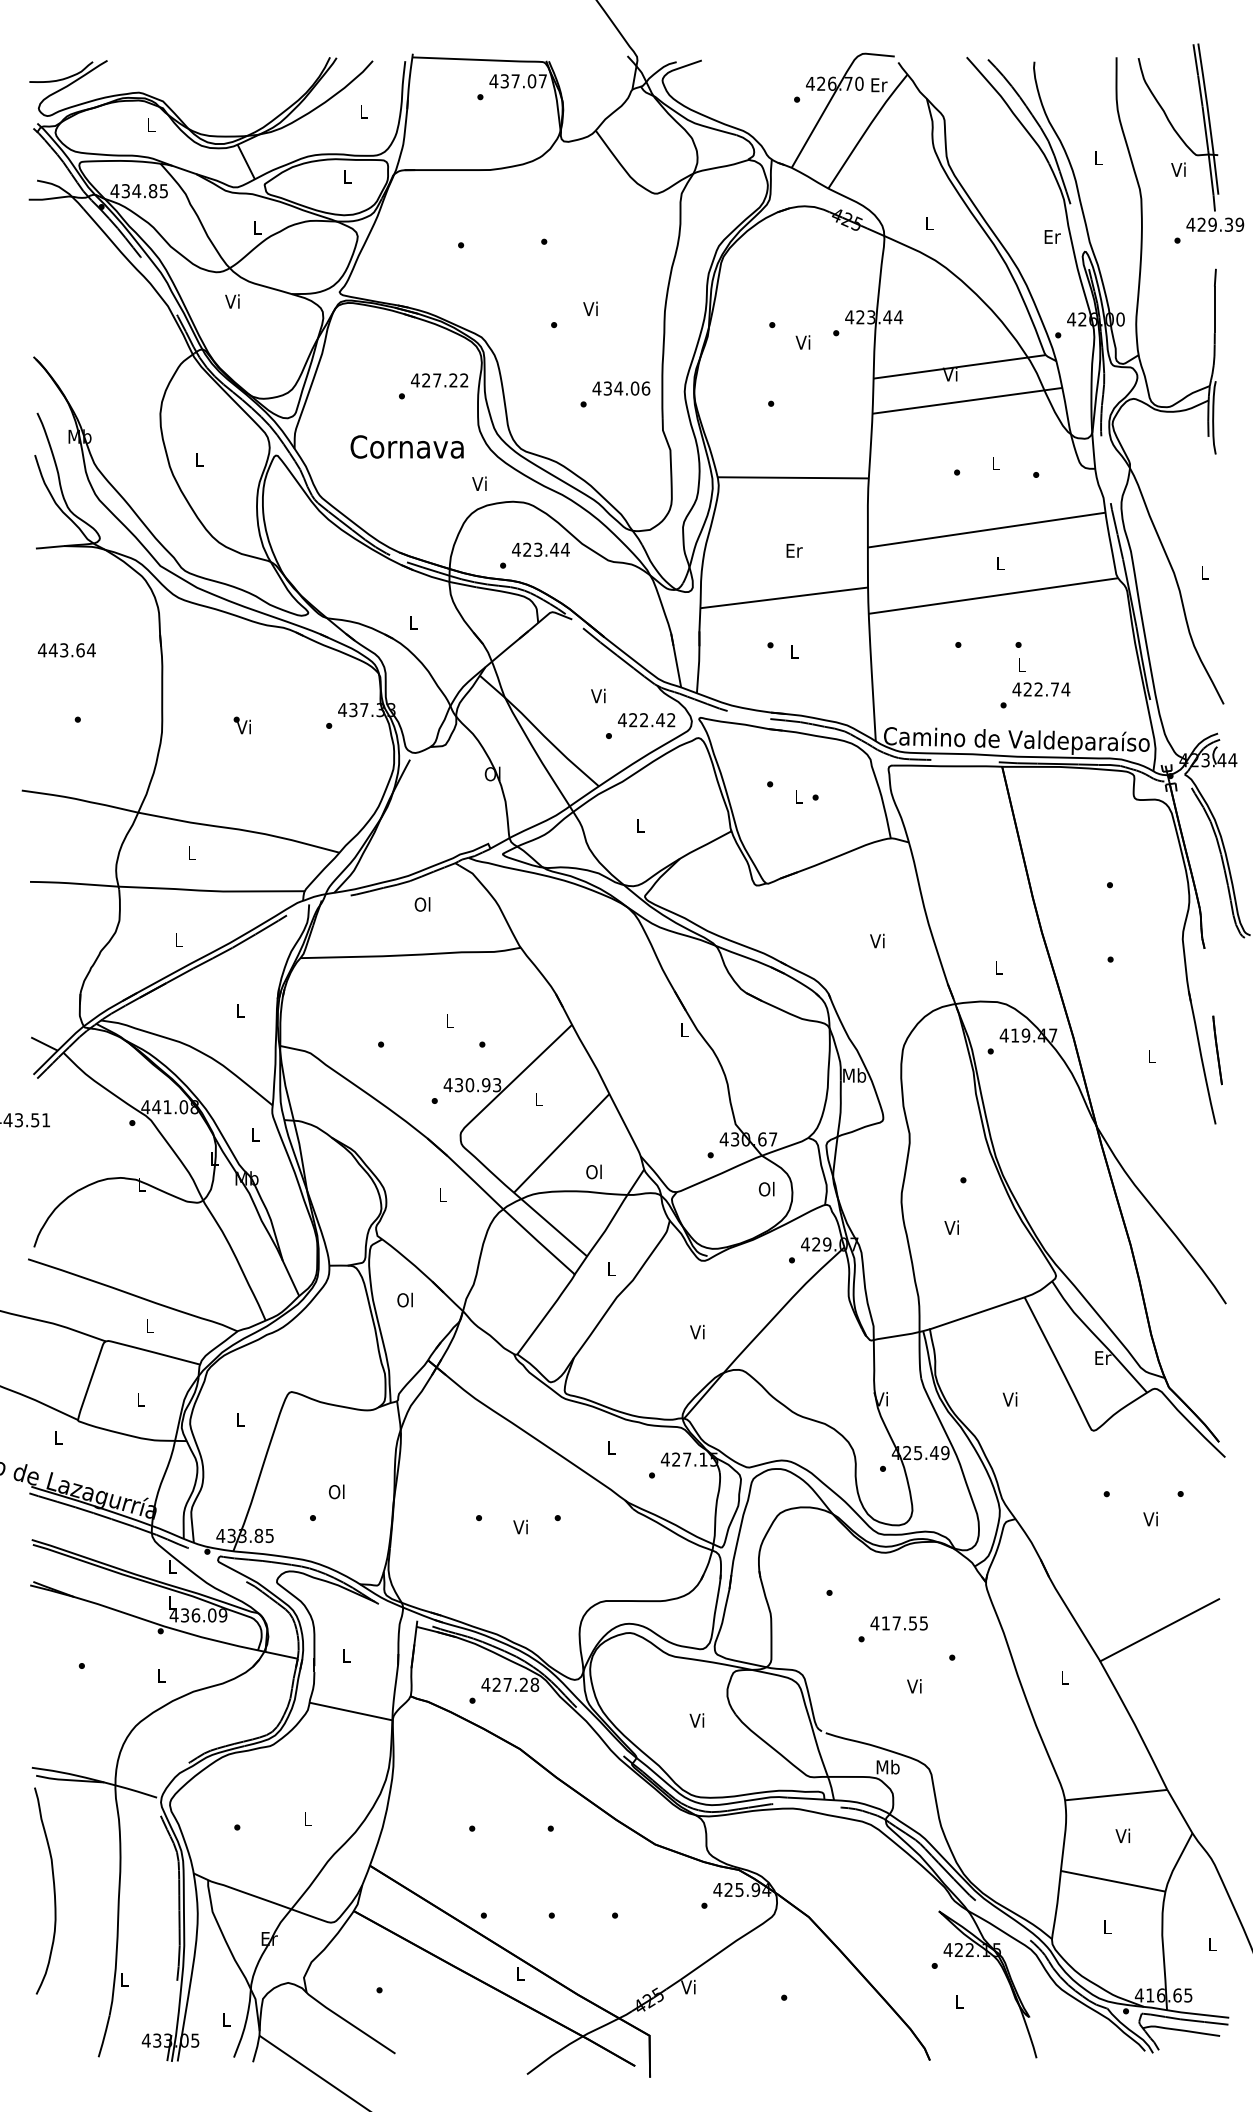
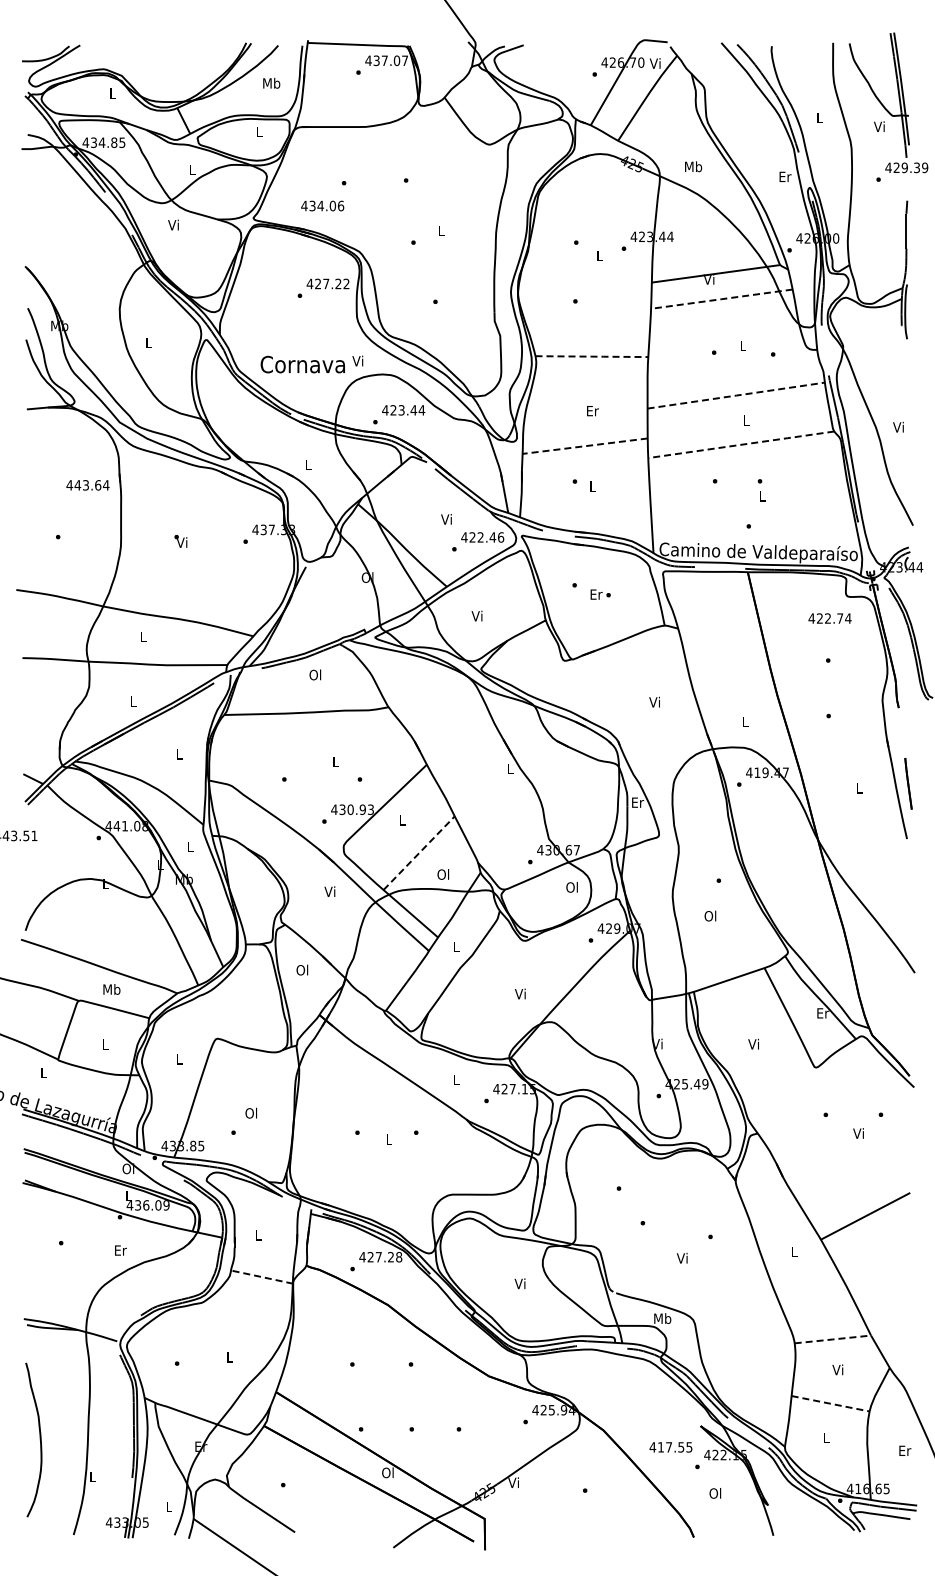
text: (878, 84) -> (655, 63), Er -> Vi
text: (363, 110) -> (271, 82), L -> Mb
text: (929, 223) -> (693, 166), L -> Mb
text: (590, 308) -> (440, 230), Vi -> L
text: (802, 342) -> (598, 255), Vi -> L
text: (621, 387) -> (322, 205), moved
line: (966, 401) -> (721, 299), solid -> dashed
text: (406, 446) -> (302, 364), moved
line: (794, 477) -> (592, 356), solid -> dashed
line: (987, 529) -> (736, 395), solid -> dashed
text: (1204, 571) -> (898, 426), L -> Vi
line: (993, 595) -> (741, 444), solid -> dashed
line: (784, 598) -> (585, 446), solid -> dashed
text: (66, 650) -> (87, 485), moved
text: (1040, 689) -> (829, 618), moved
text: (672, 720) -> (501, 537), 422.42 -> 422.46
text: (799, 796) -> (596, 594), L -> Er
text: (638, 824) -> (476, 615), L -> Vi
text: (854, 1075) -> (637, 802), Mb -> Er
line: (562, 1143) -> (419, 853), solid -> dashed
text: (441, 1194) -> (329, 891), L -> Vi
text: (952, 1226) -> (710, 915), Vi -> Ol
text: (149, 1326) -> (111, 989), L -> Mb
text: (520, 1527) -> (388, 1139), Vi -> L
text: (172, 1565) -> (128, 1168), L -> Ol
text: (898, 1623) -> (670, 1447), moved
text: (161, 1675) -> (120, 1250), L -> Er
line: (351, 1712) -> (262, 1277), solid -> dashed
line: (1115, 1795) -> (832, 1339), solid -> dashed
line: (1114, 1880) -> (831, 1403), solid -> dashed
curve: (52, 1890) -> (39, 1439), moved
text: (1213, 1943) -> (905, 1450), L -> Er
text: (519, 1973) -> (387, 1472), L -> Ol
text: (958, 2001) -> (715, 1493), L -> Ol

